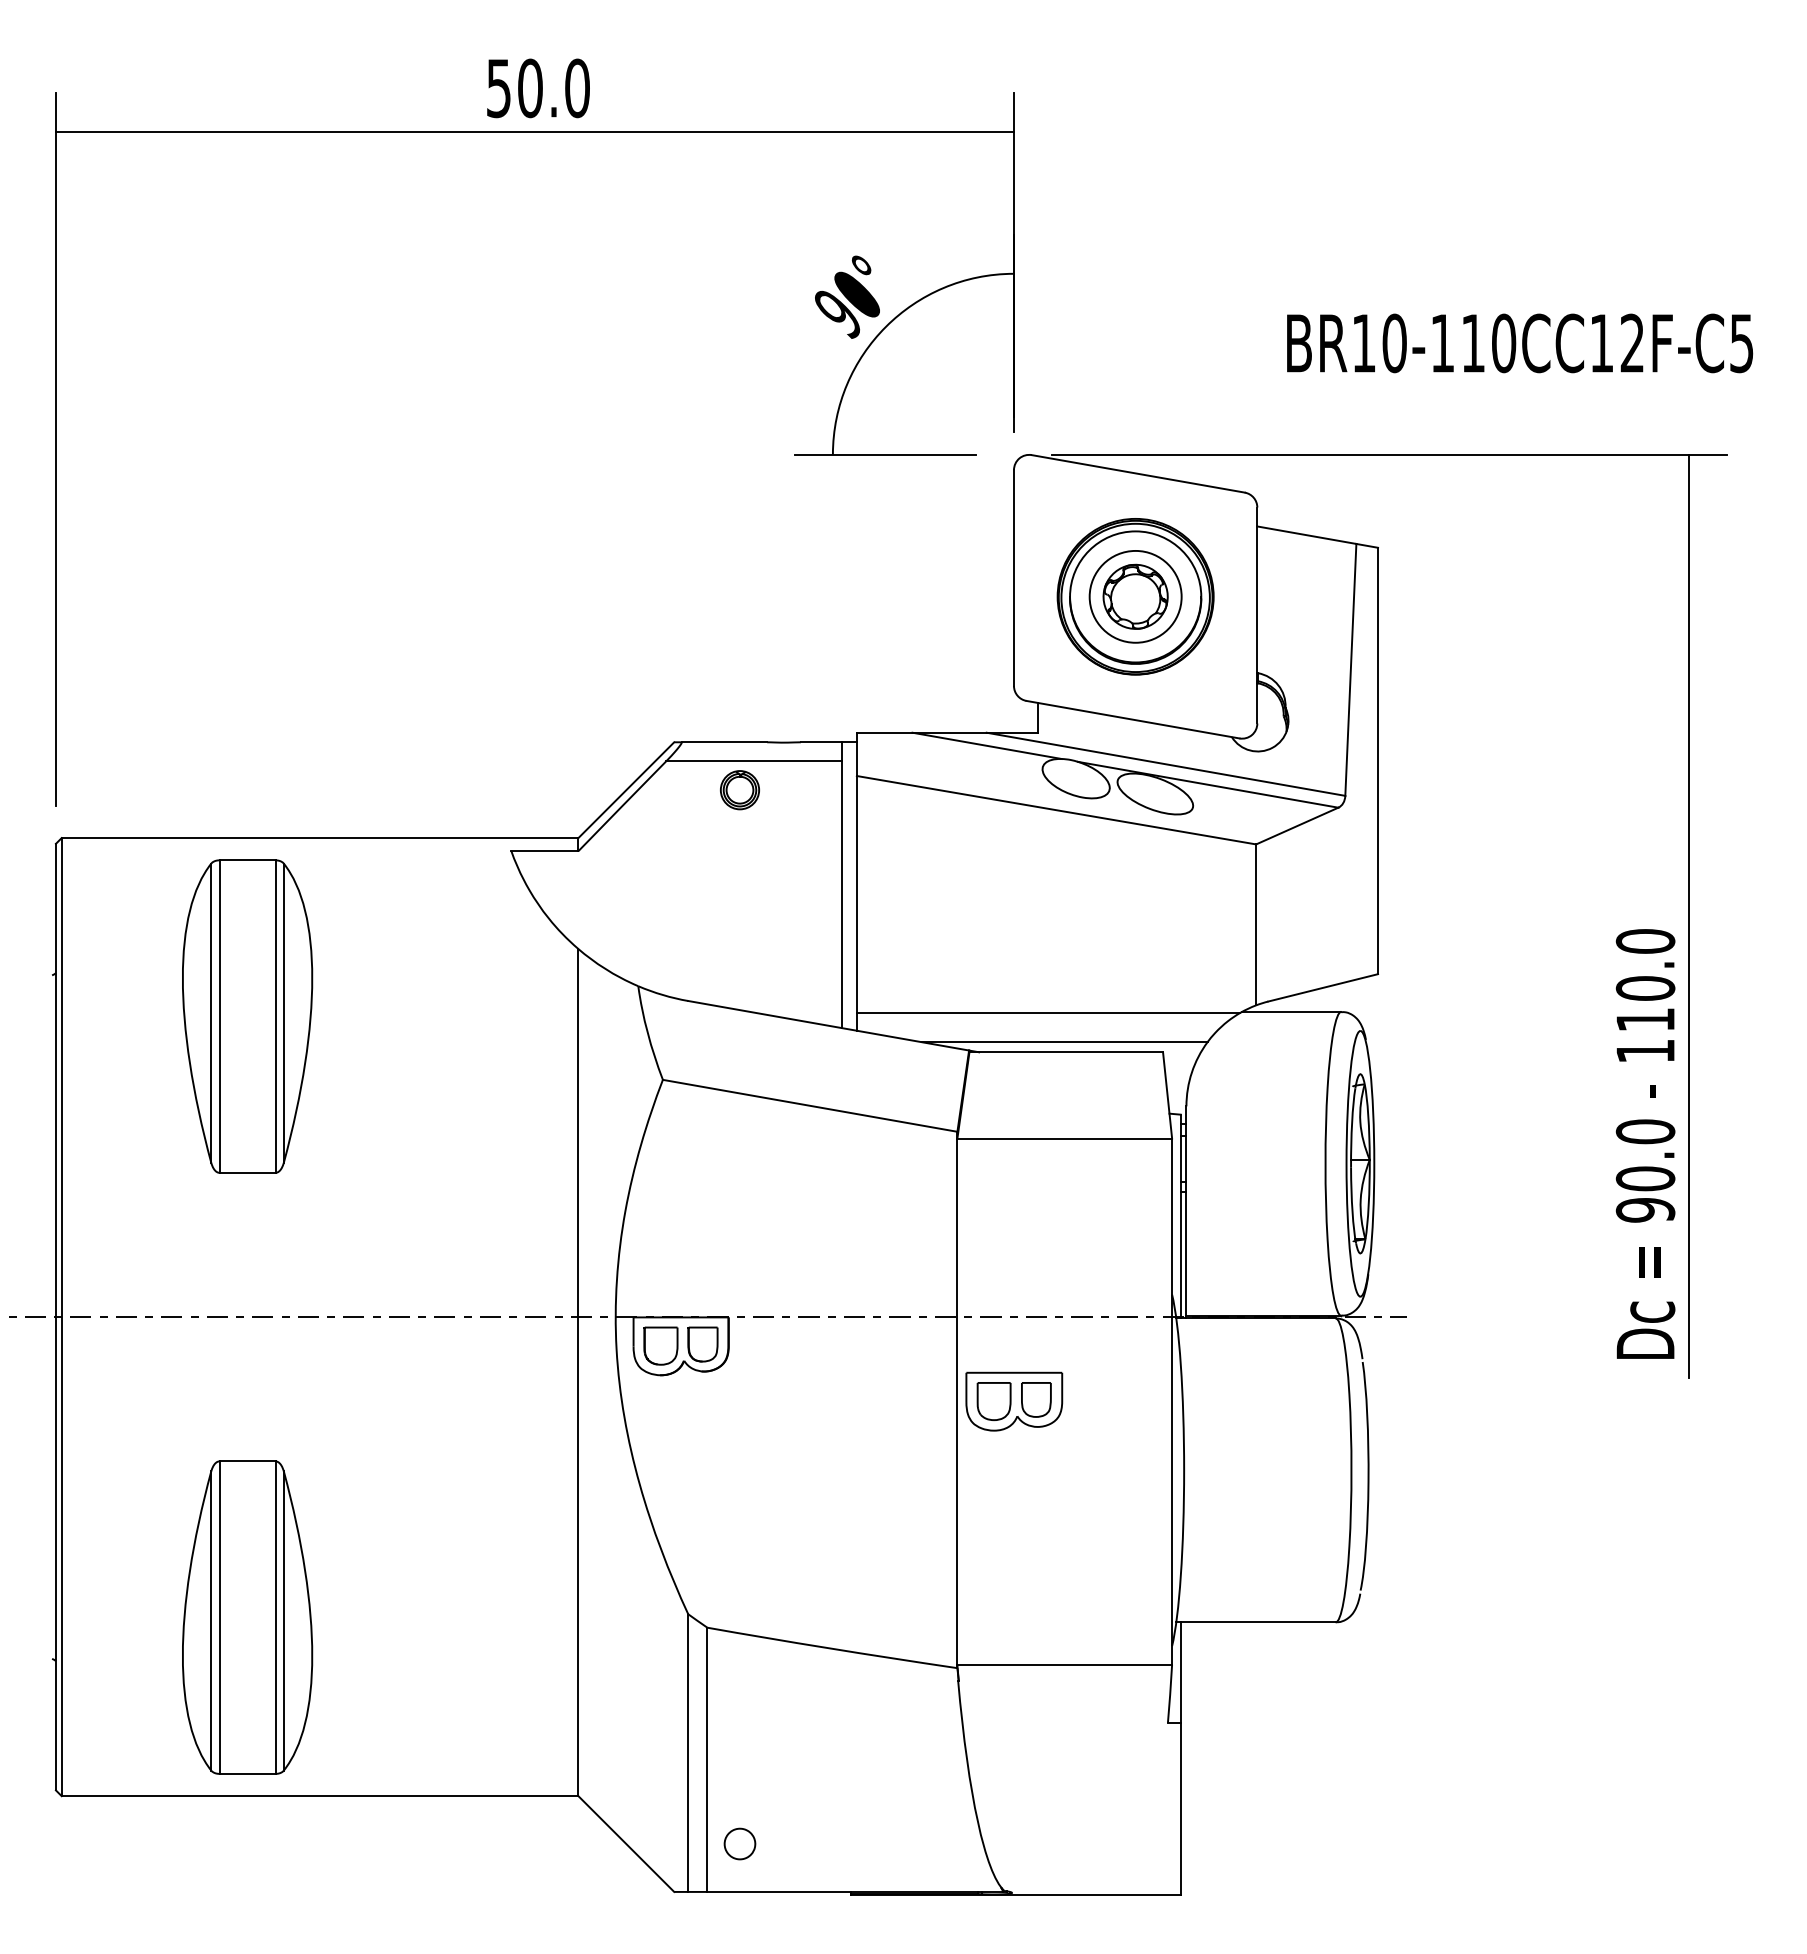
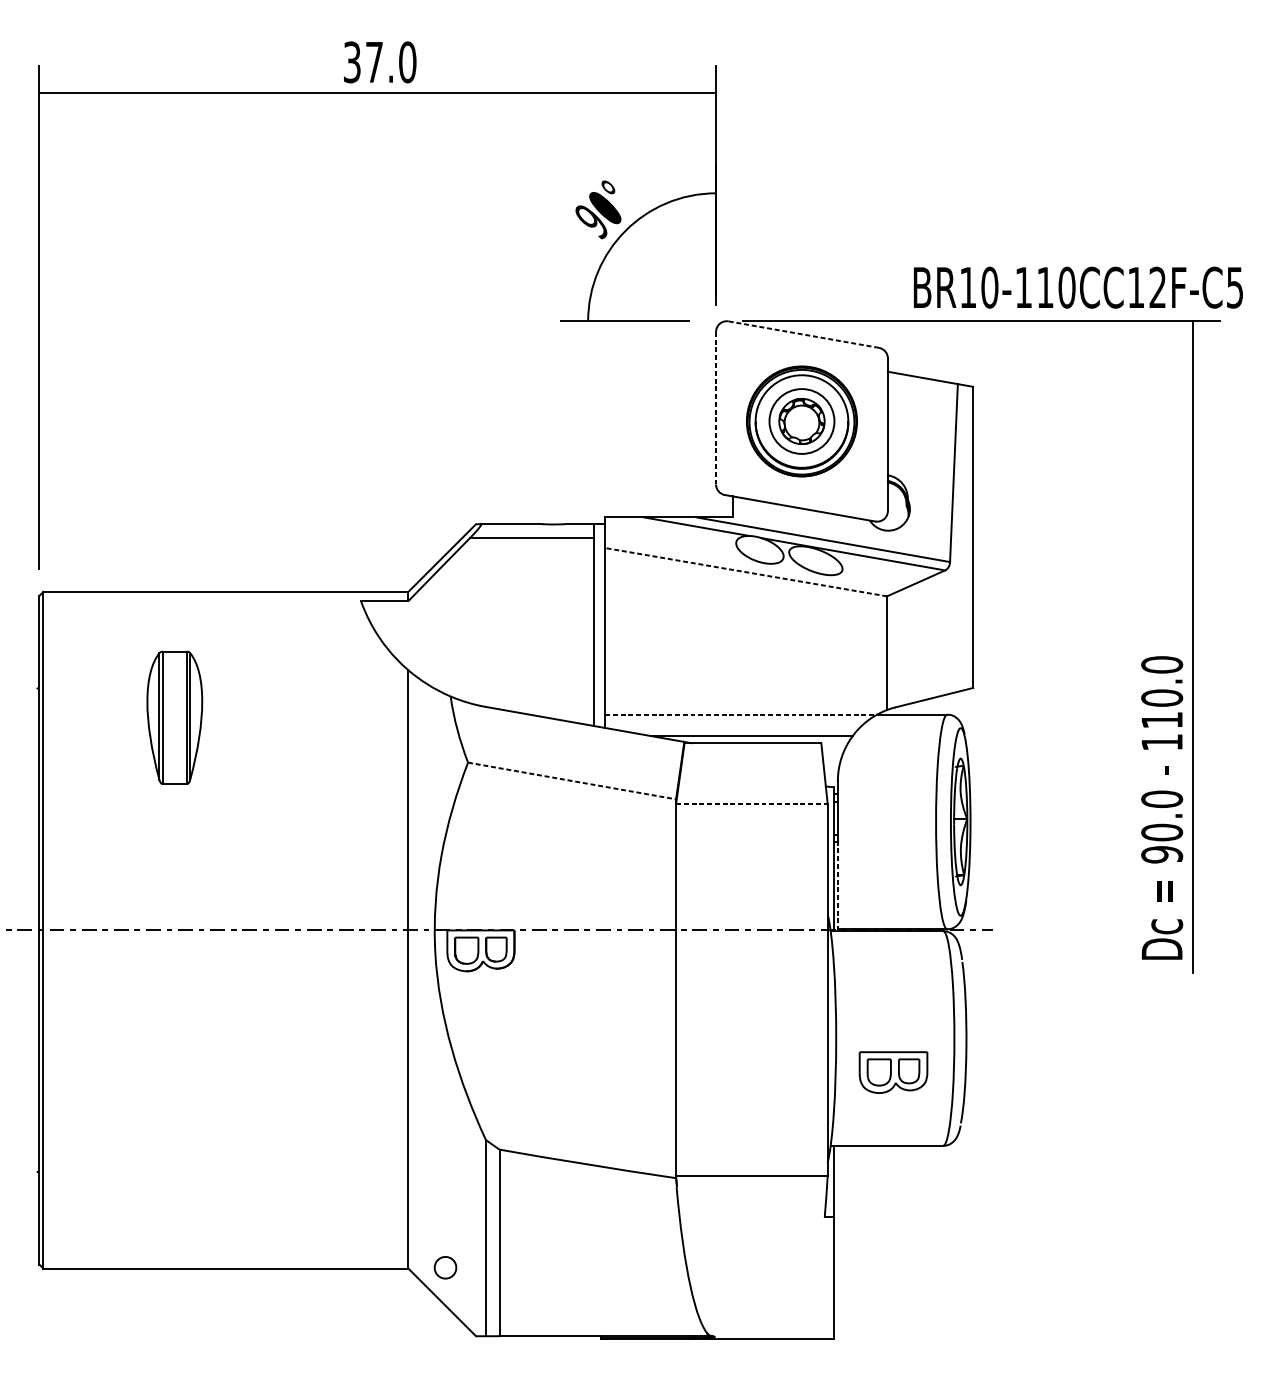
text: (514, 88) -> (363, 62), 50.0 -> 37.0
text: (1520, 343) -> (1078, 287), moved
line: (1137, 473) -> (803, 334), solid -> dashed
line: (1013, 578) -> (715, 408), solid -> dashed
part: (739, 790) -> (522, 558), removed
line: (1056, 810) -> (746, 572), solid -> dashed
line: (1048, 1012) -> (740, 715), solid -> dashed
part: (247, 1016) -> (174, 717), size x0.6
line: (810, 1105) -> (572, 780), solid -> dashed
line: (1065, 1138) -> (752, 804), solid -> dashed
line: (1186, 1254) -> (837, 885), solid -> dashed
part: (1014, 1401) -> (893, 1072), moved
part: (247, 1617) -> (174, 1142), removed
part: (739, 1843) -> (445, 1267), moved

